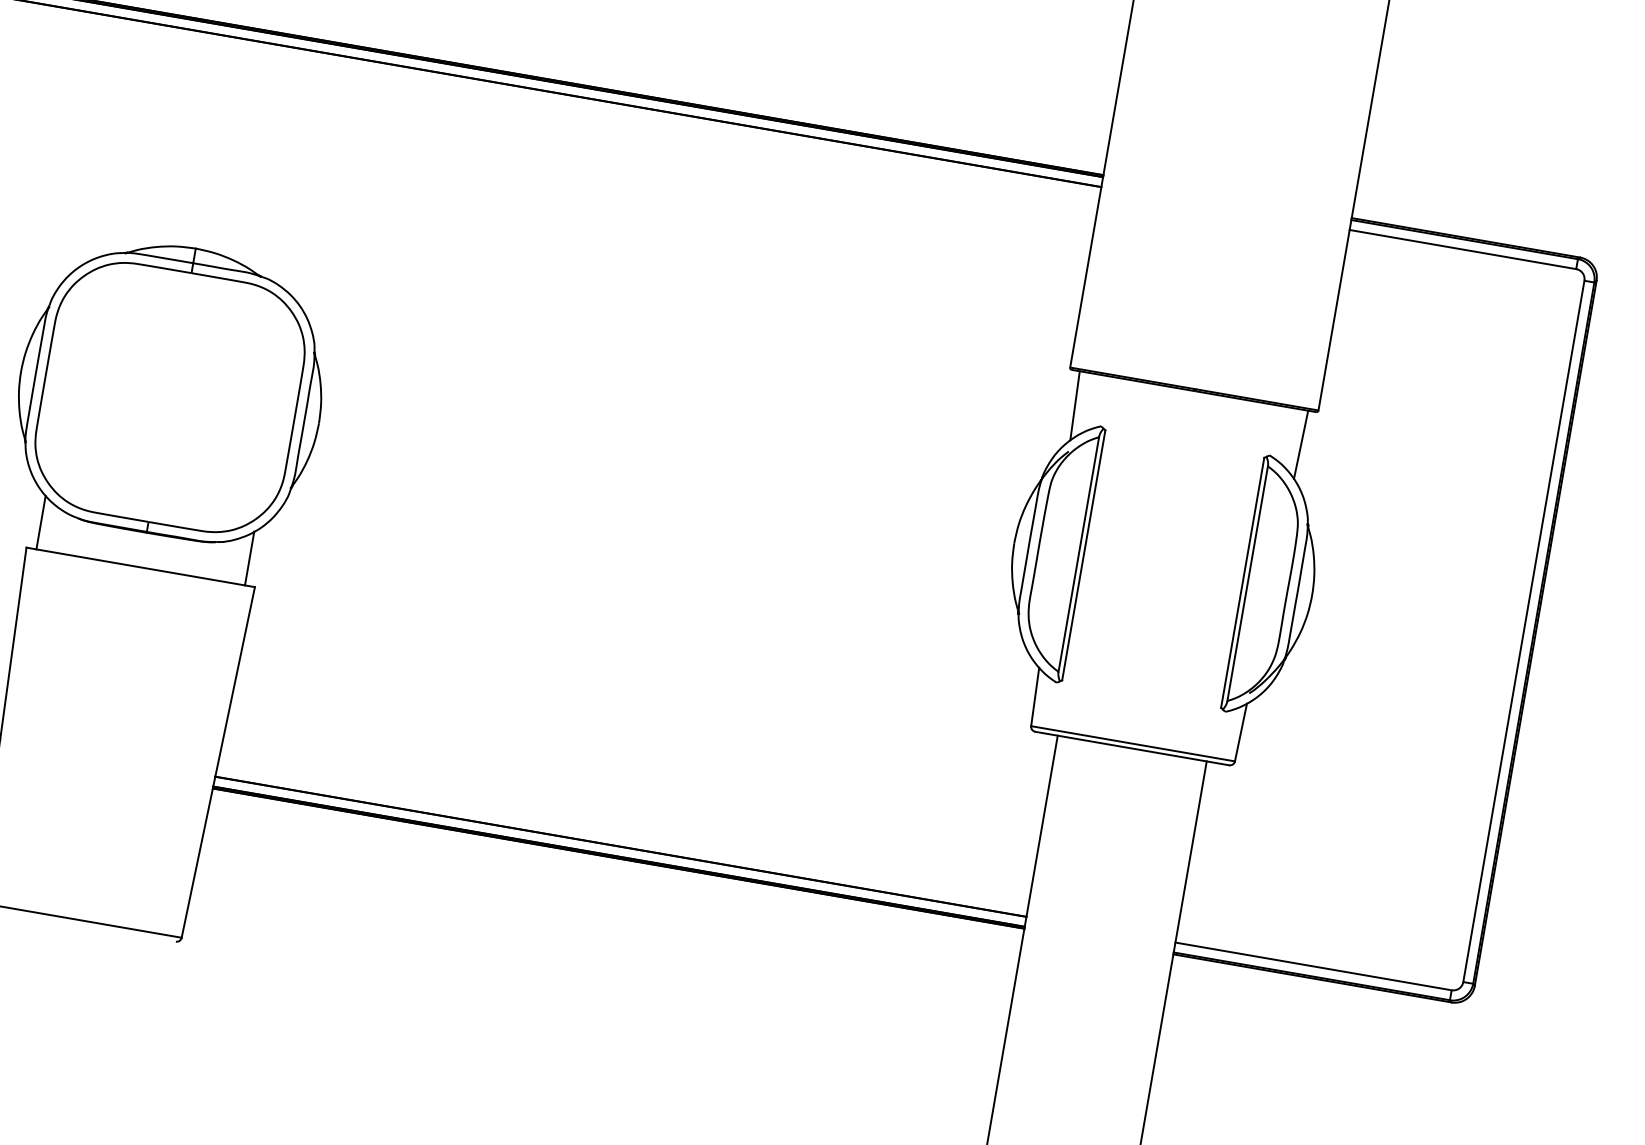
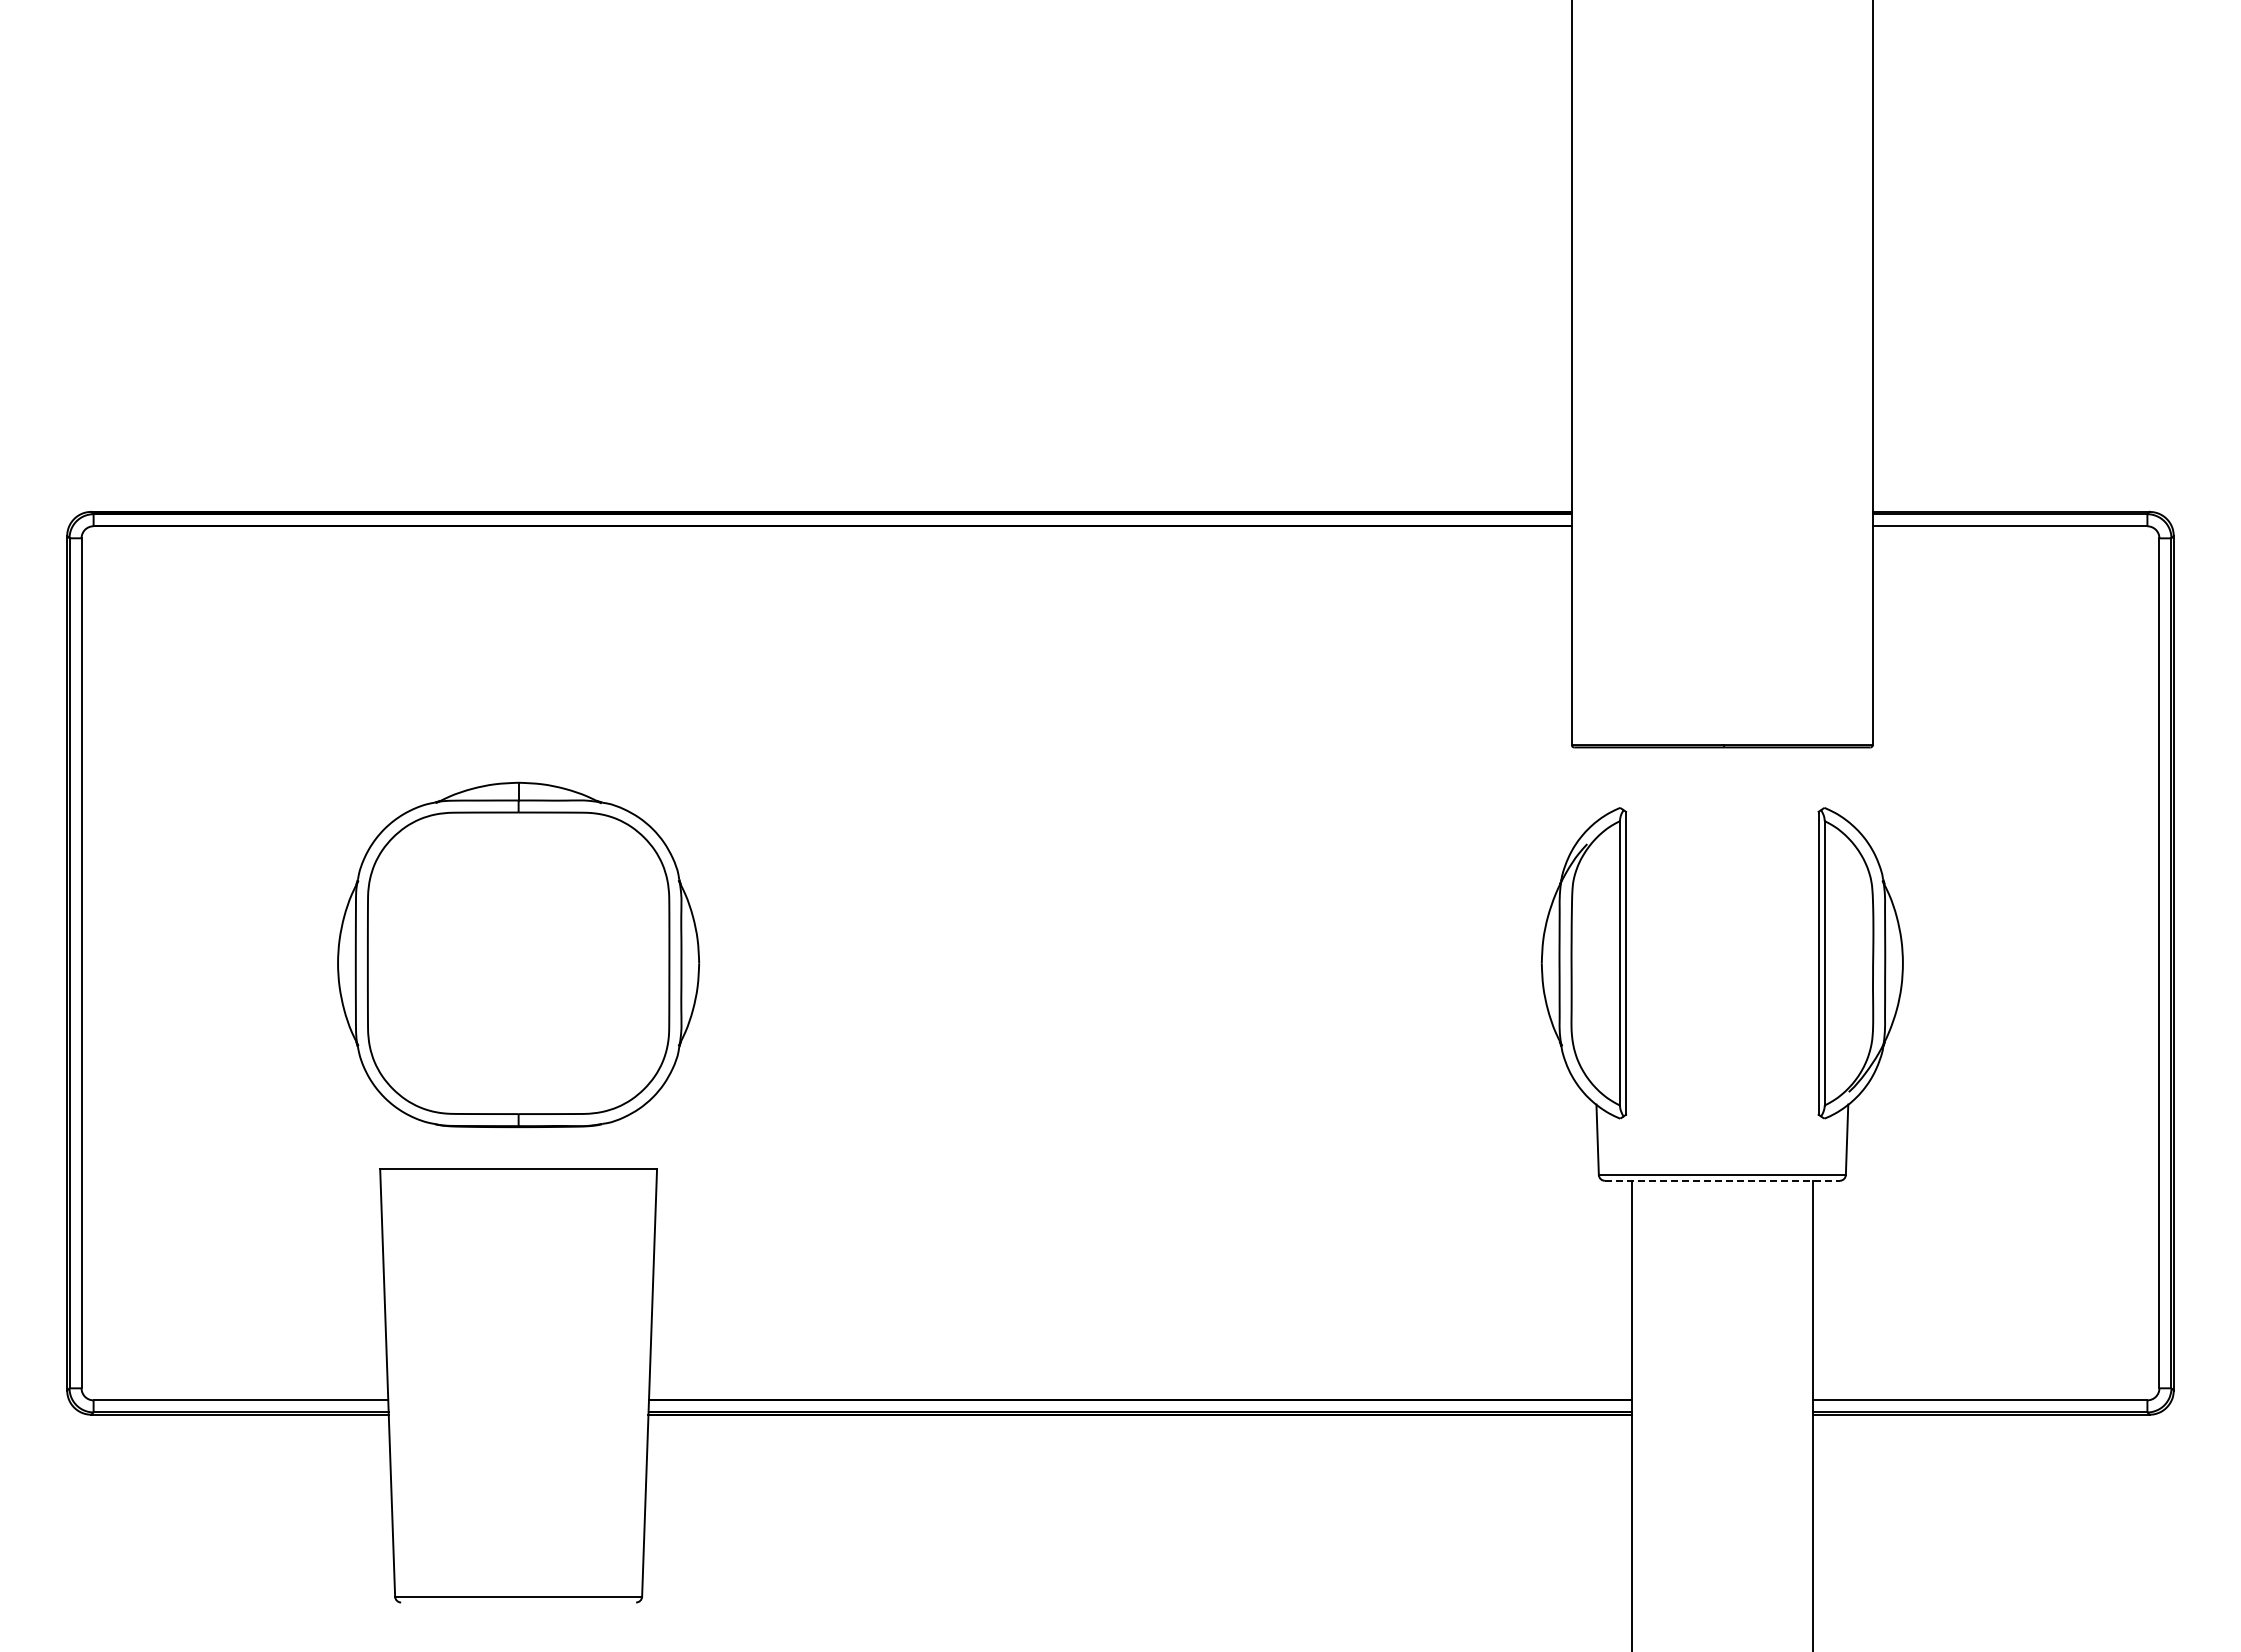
line: (1074, 405) -> (1584, 788), removed
line: (1300, 444) -> (1858, 788), removed
line: (41, 522) -> (392, 1136), removed
line: (250, 558) -> (645, 1136), removed
line: (1132, 748) -> (1722, 1180), solid -> dashed

